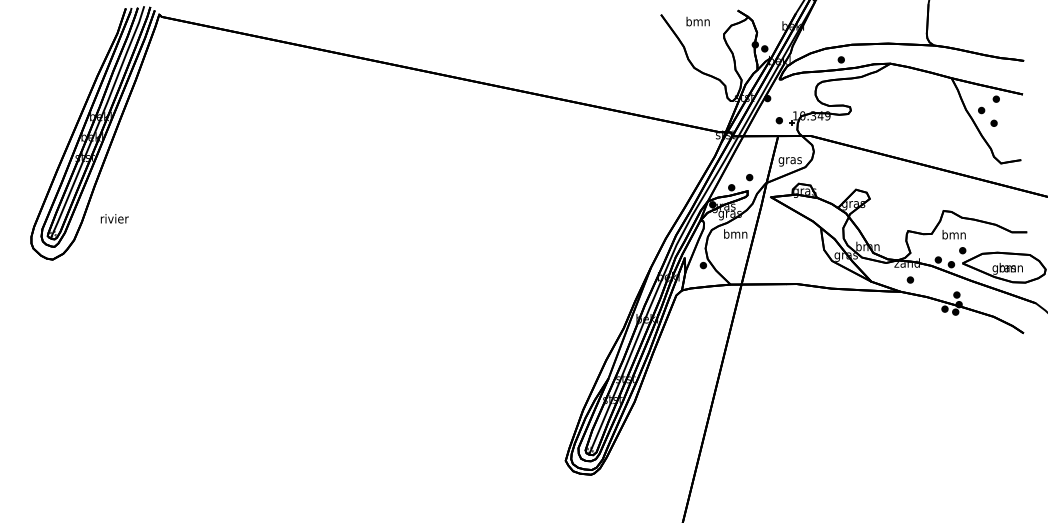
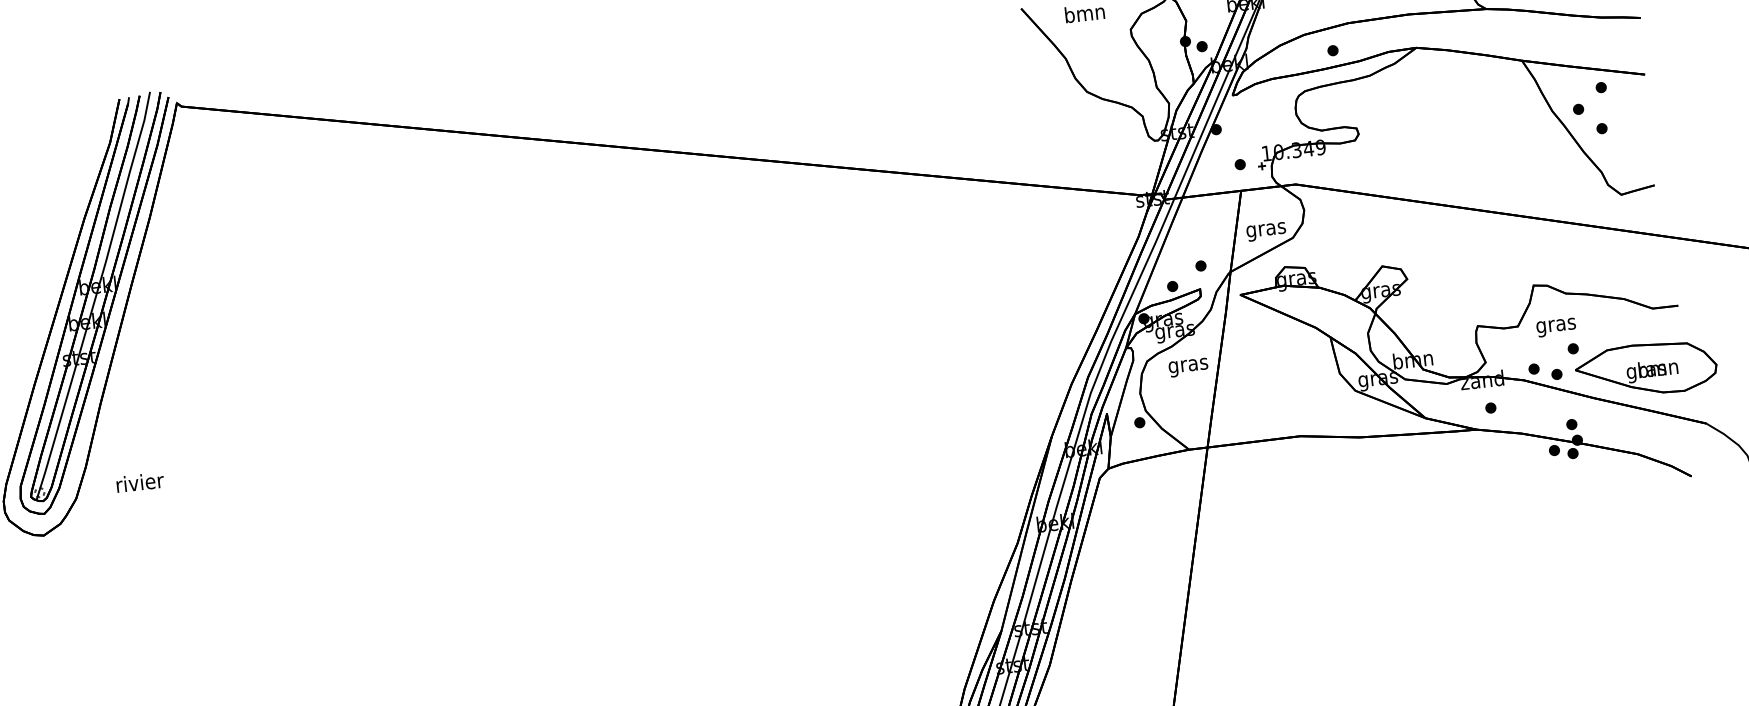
text: (114, 218) -> (139, 482), moved
text: (735, 235) -> (1188, 366), bmn -> gras
text: (953, 235) -> (1554, 324), bmn -> gras

